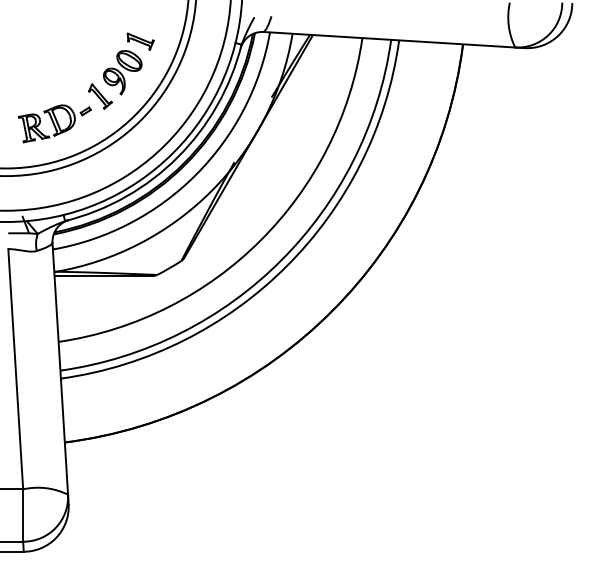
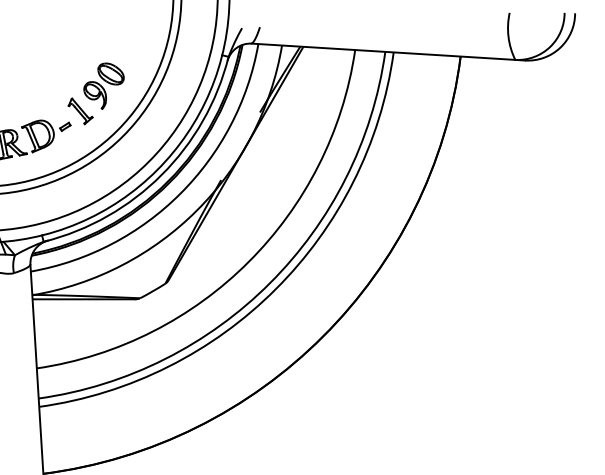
part: (140, 41) -> (122, 53), removed

